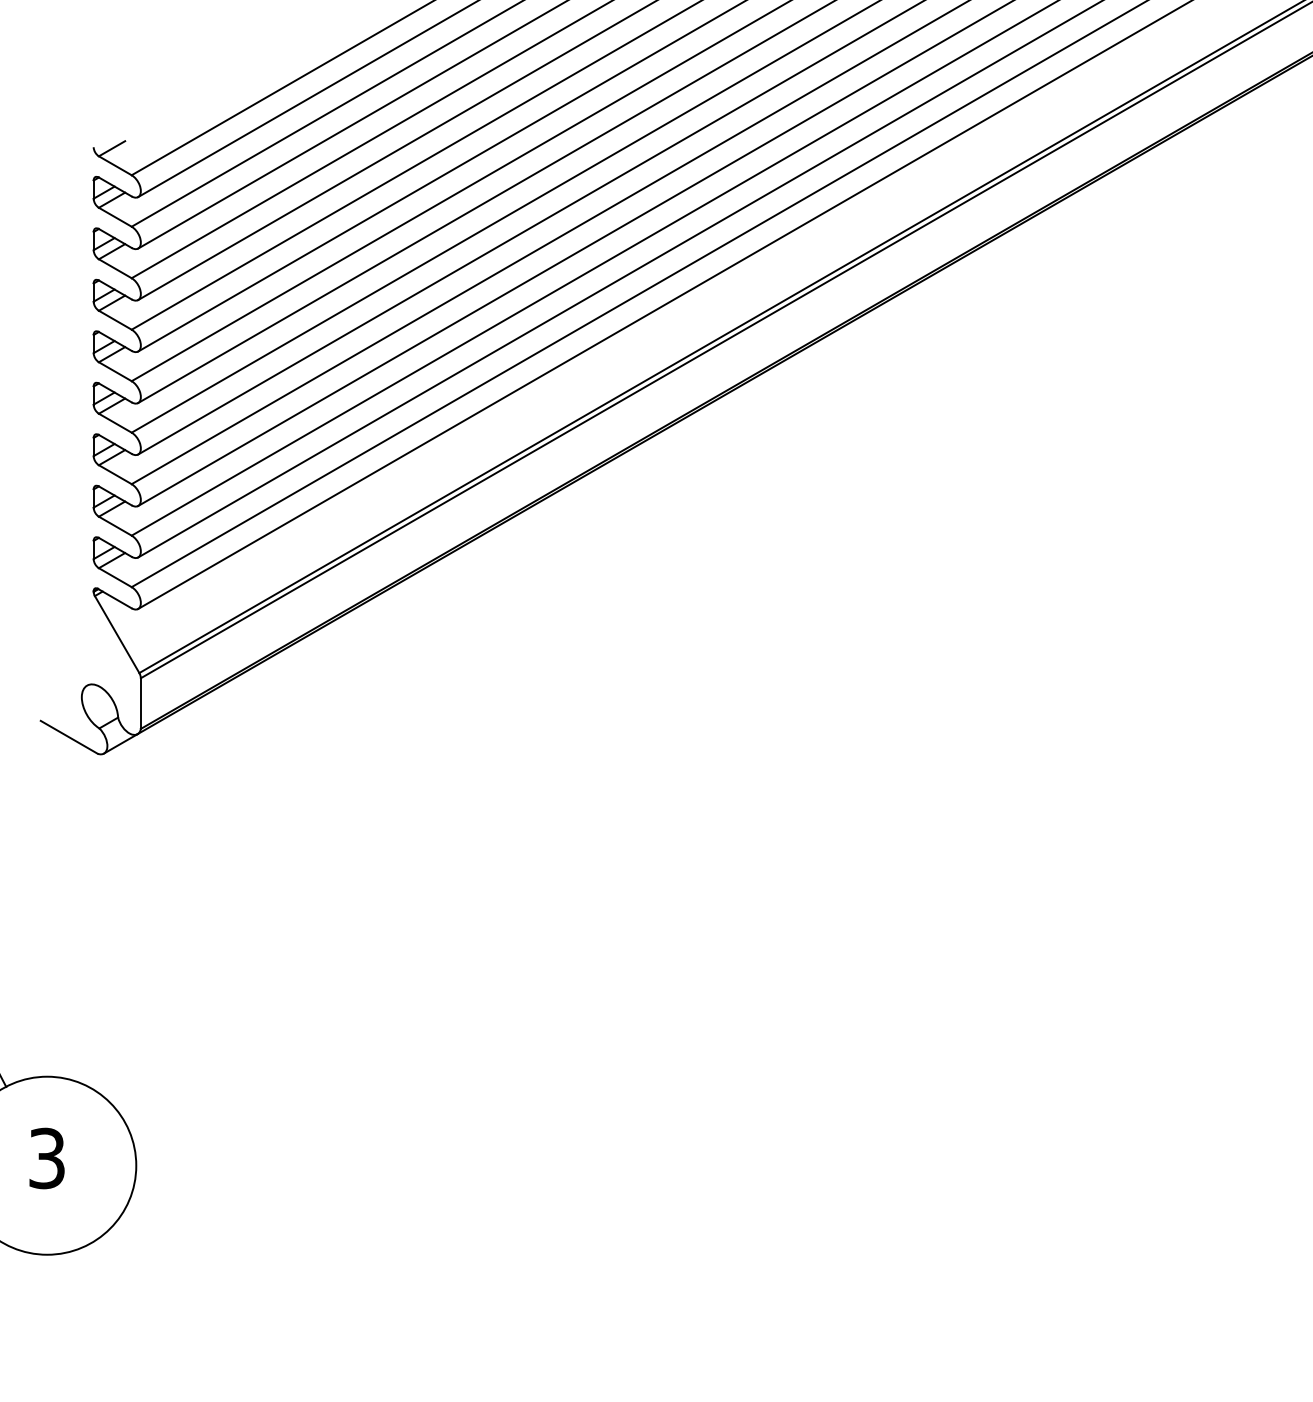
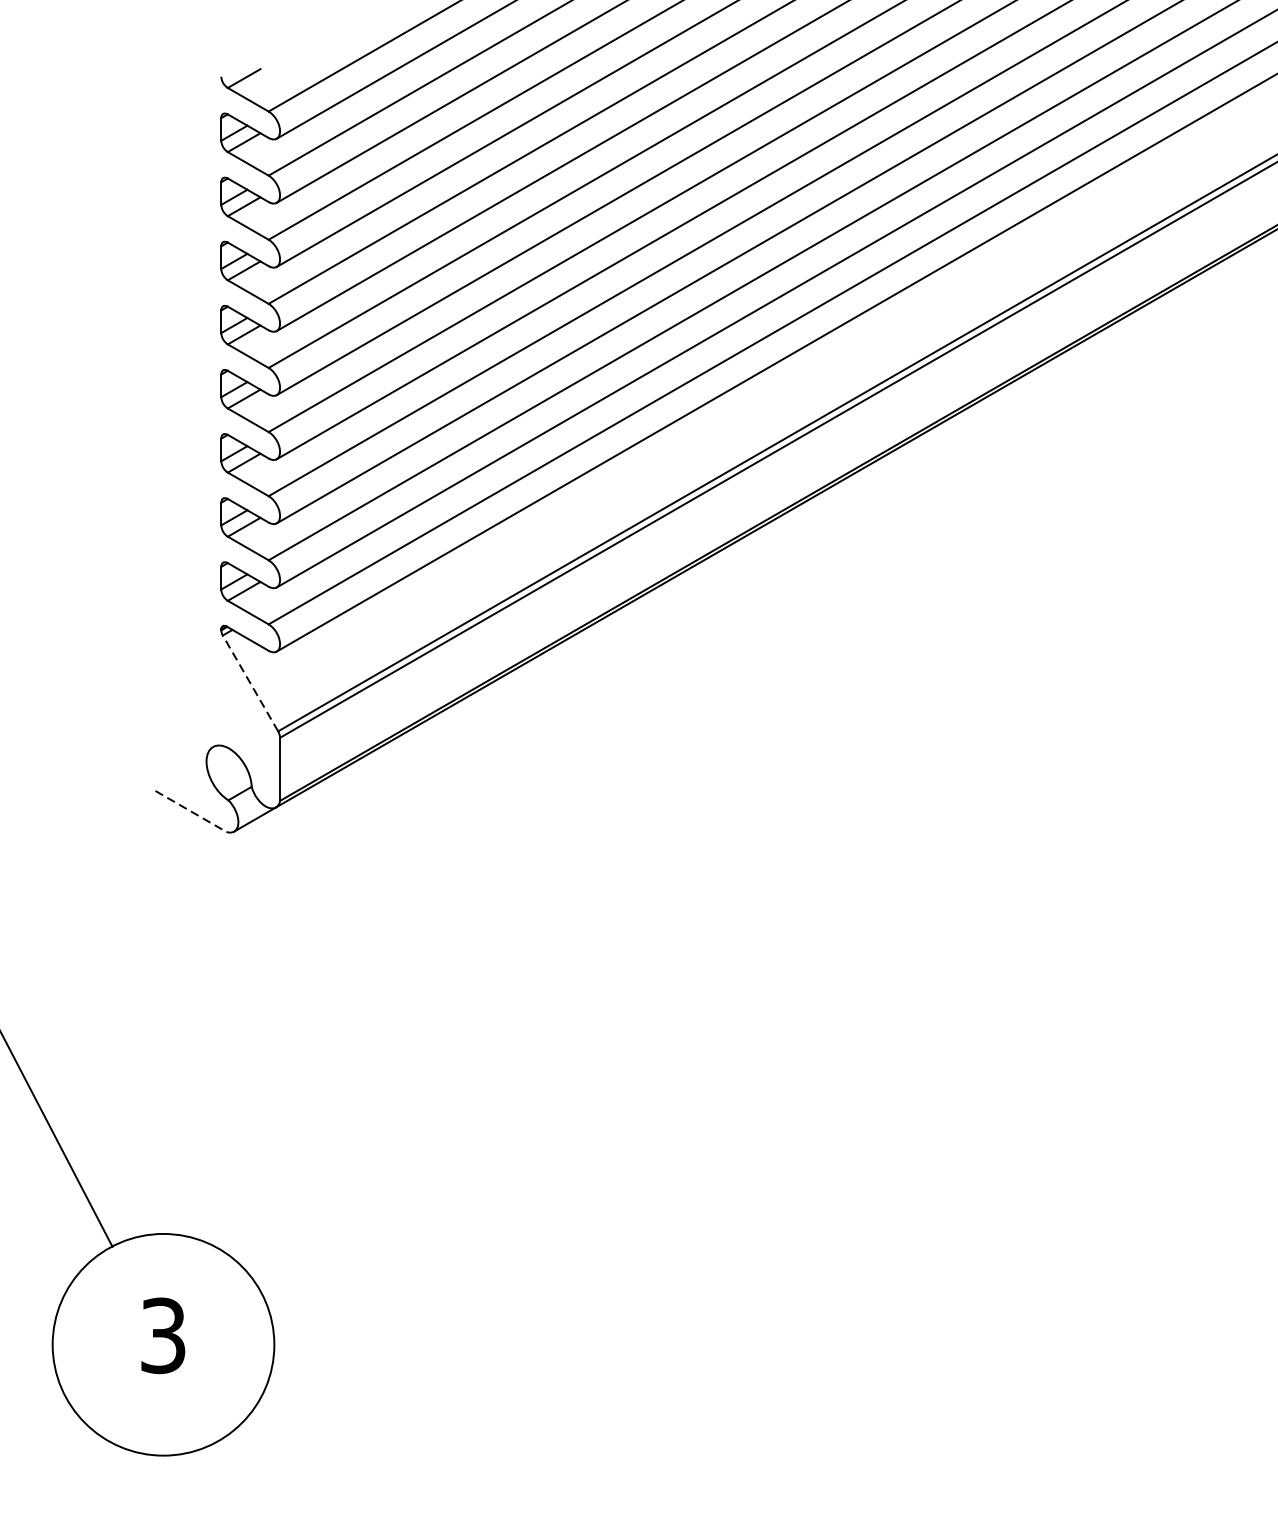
line: (116, 634) -> (249, 683), solid -> dashed
line: (69, 737) -> (191, 811), solid -> dashed

